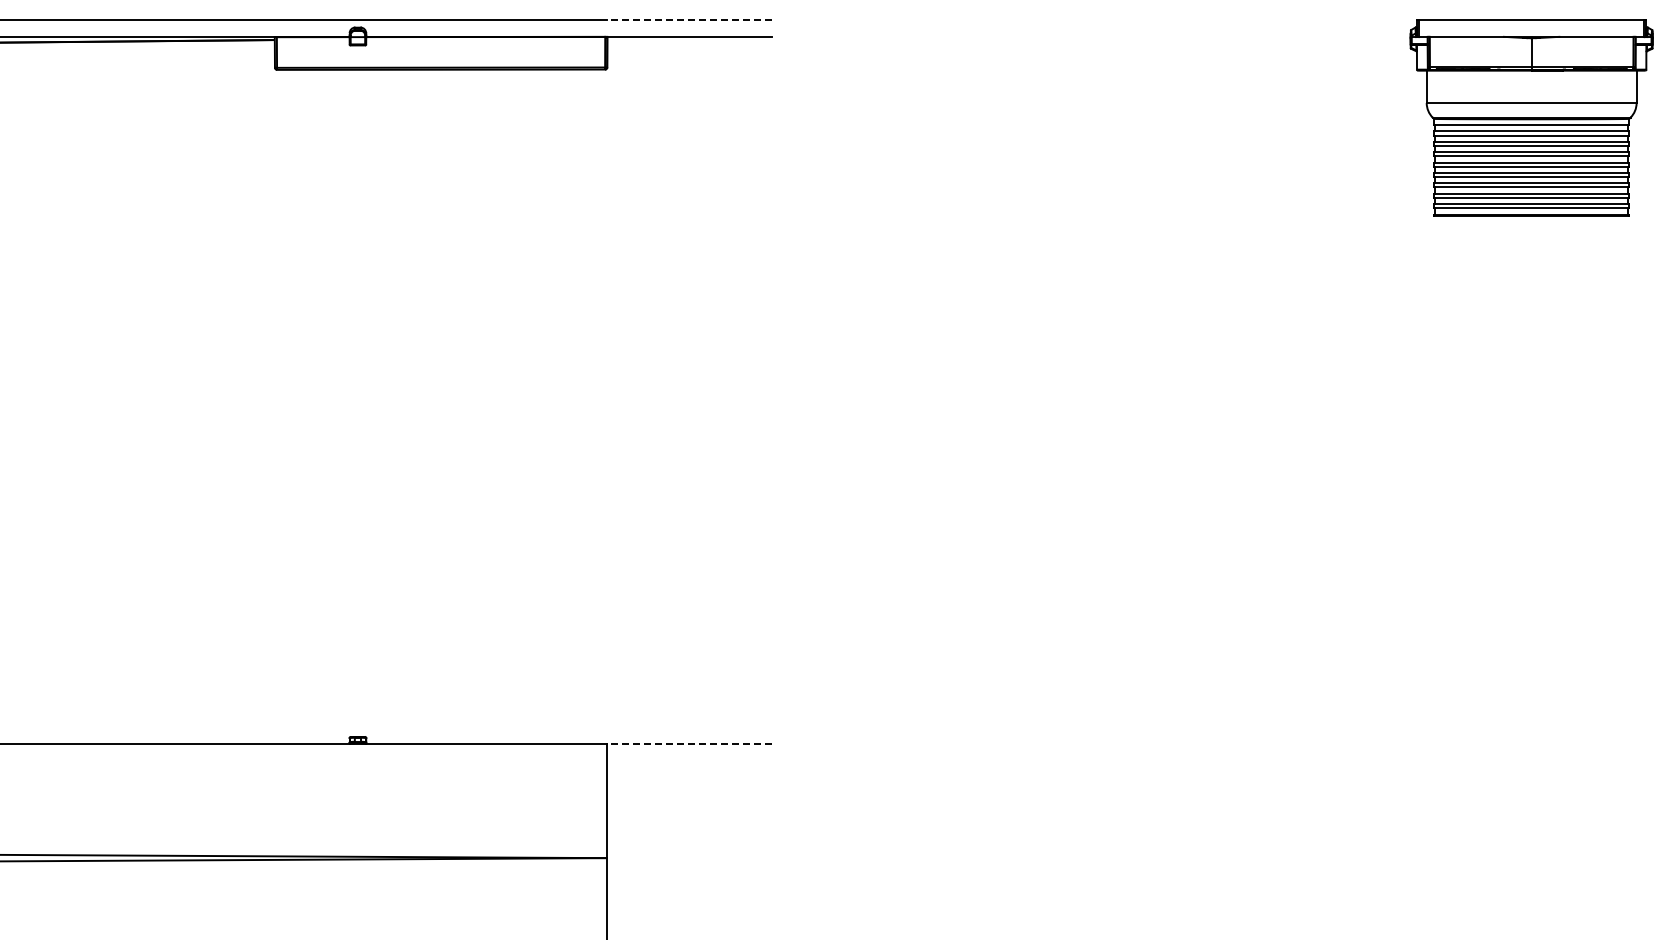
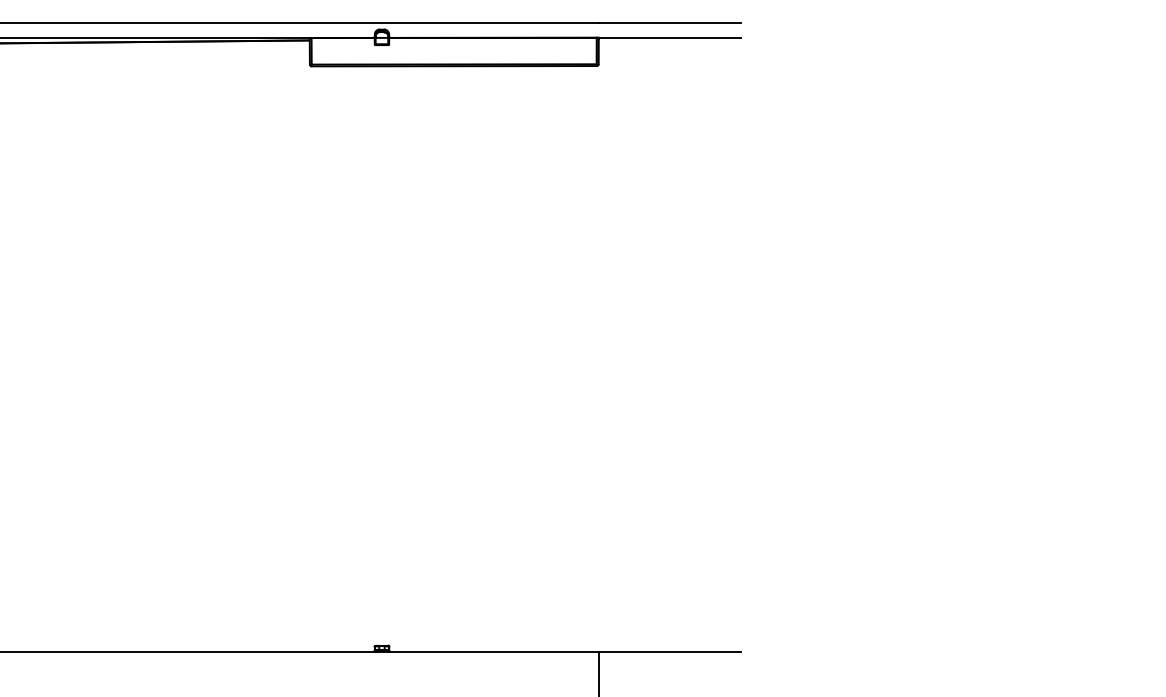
line: (688, 19) -> (669, 22), dashed -> solid
line: (688, 743) -> (669, 651), dashed -> solid

